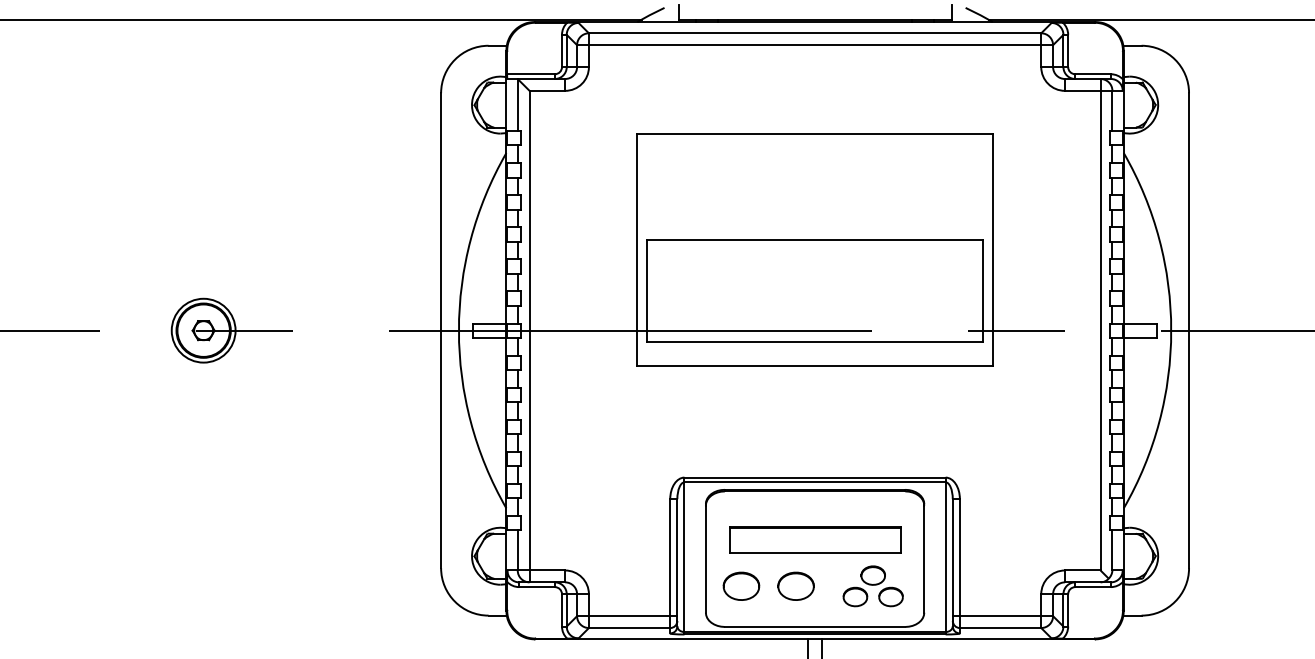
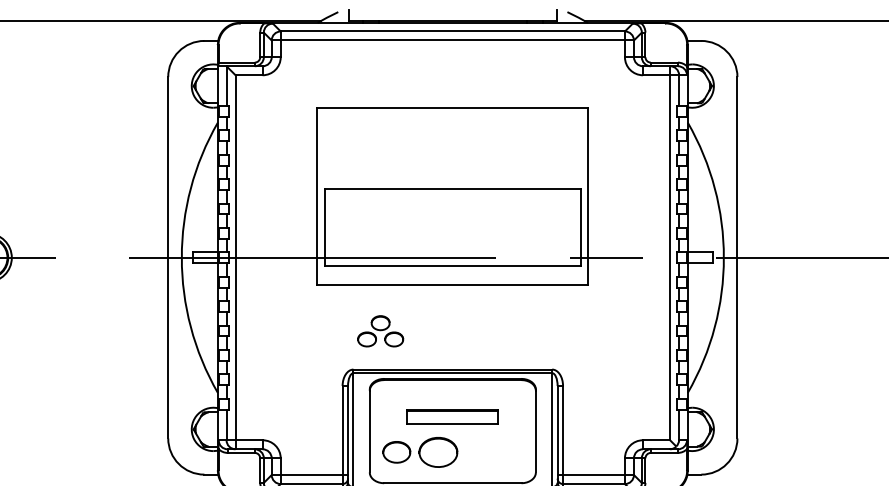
part: (815, 539) -> (453, 416), size x0.7
part: (795, 585) -> (437, 451), size x1.4
part: (872, 586) -> (380, 331), moved

